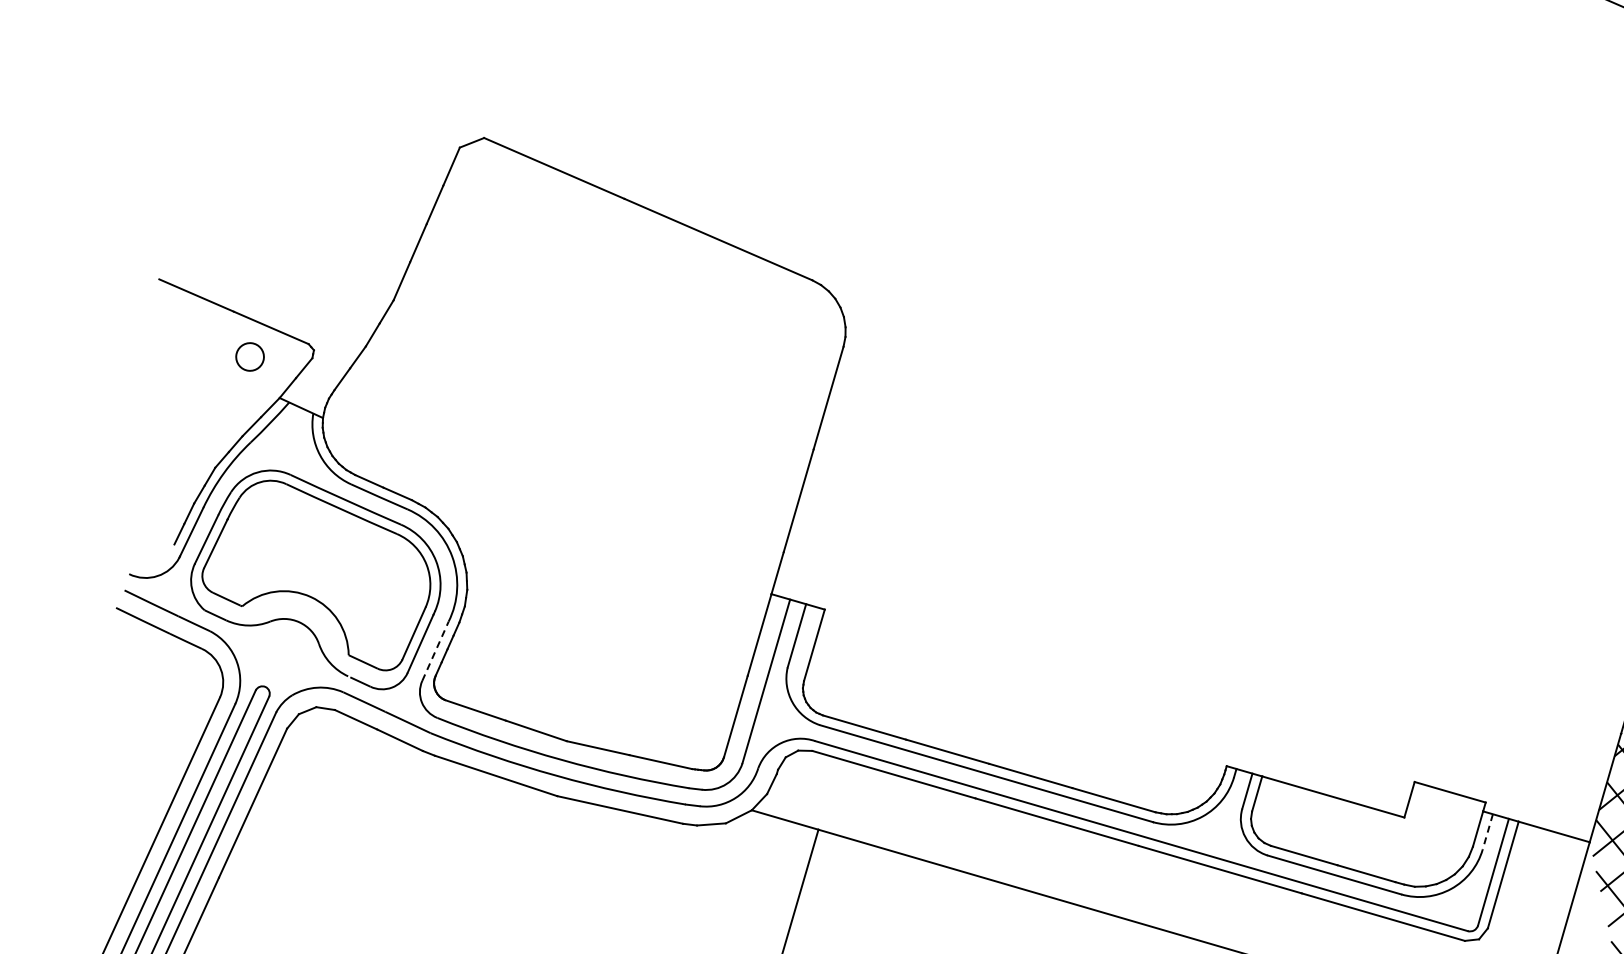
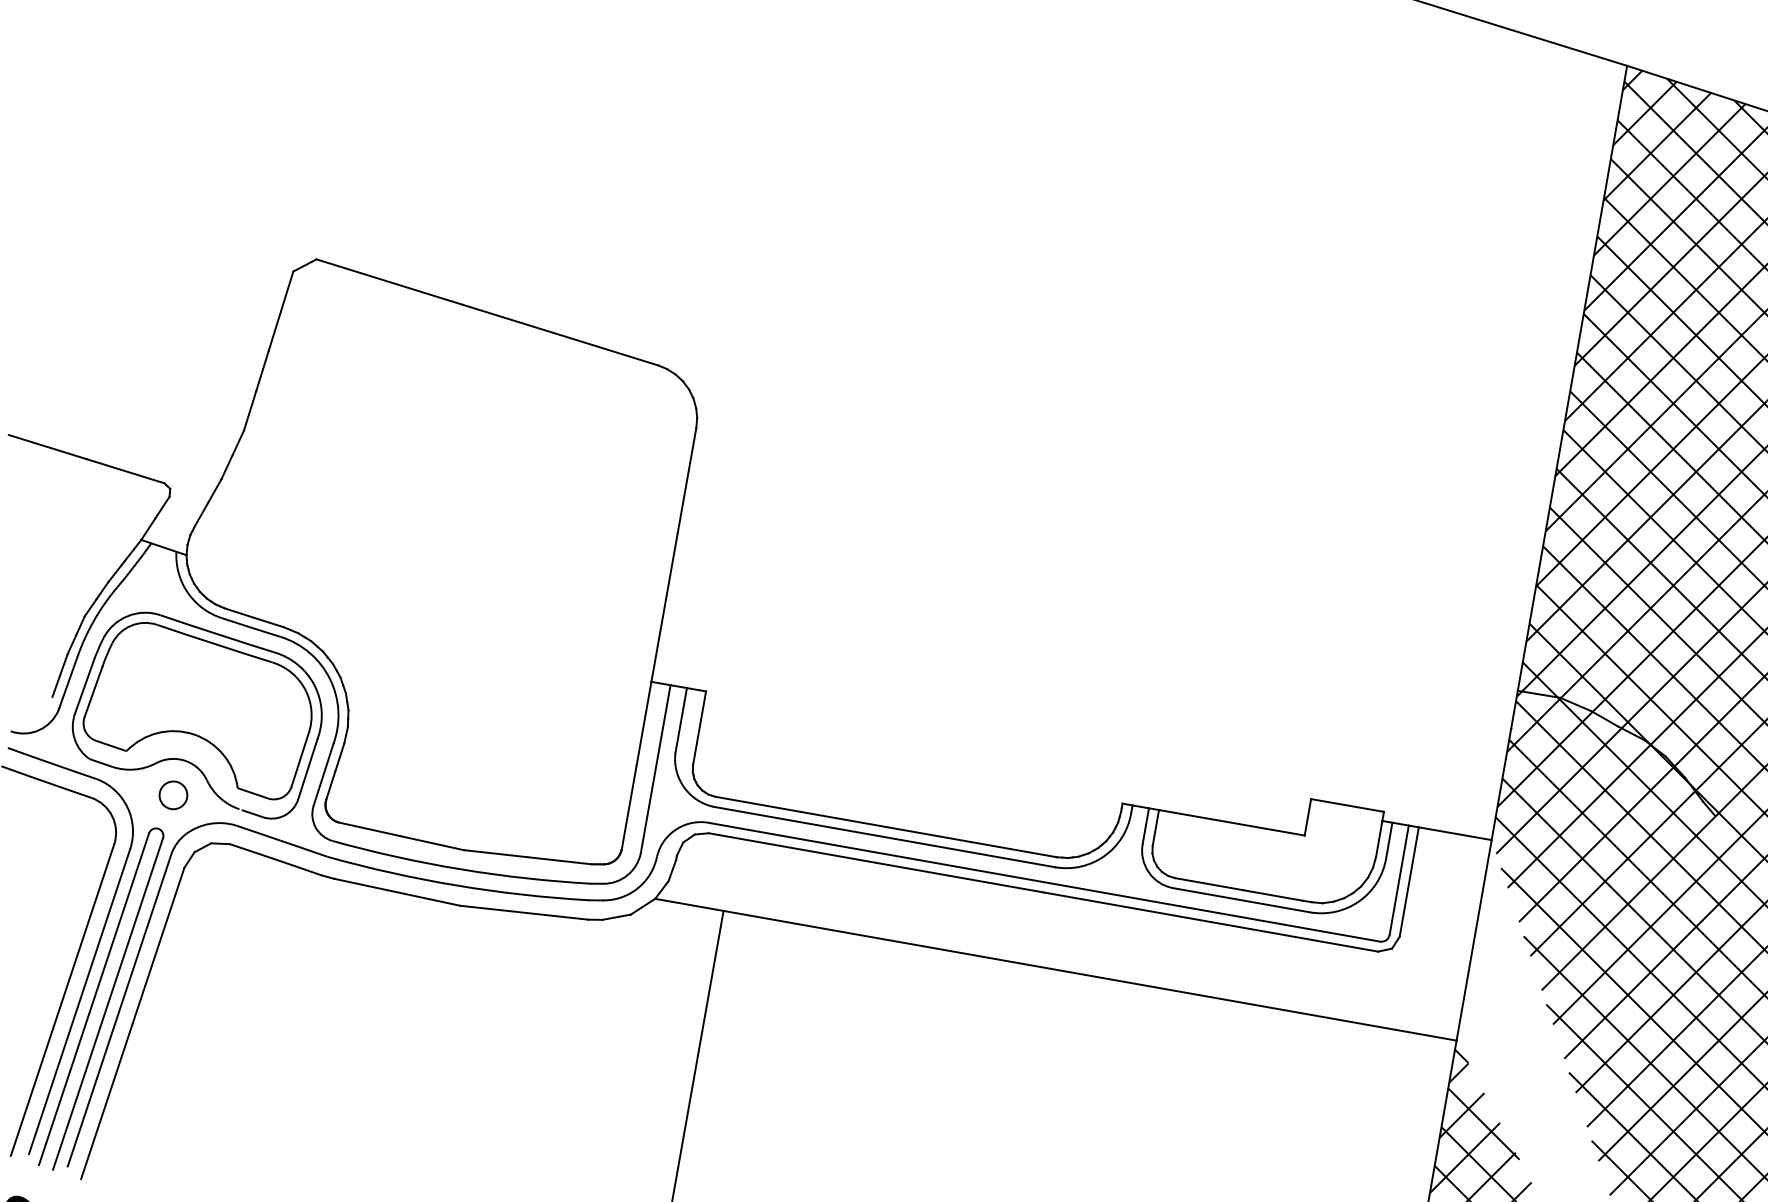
circle: (250, 357) -> (173, 795), moved
line: (435, 650) -> (323, 774), dashed -> solid
line: (1488, 832) -> (1389, 841), dashed -> solid

